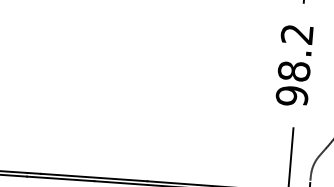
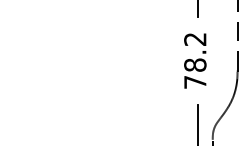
text: (292, 96) -> (195, 82), 98.2 -> 78.2

